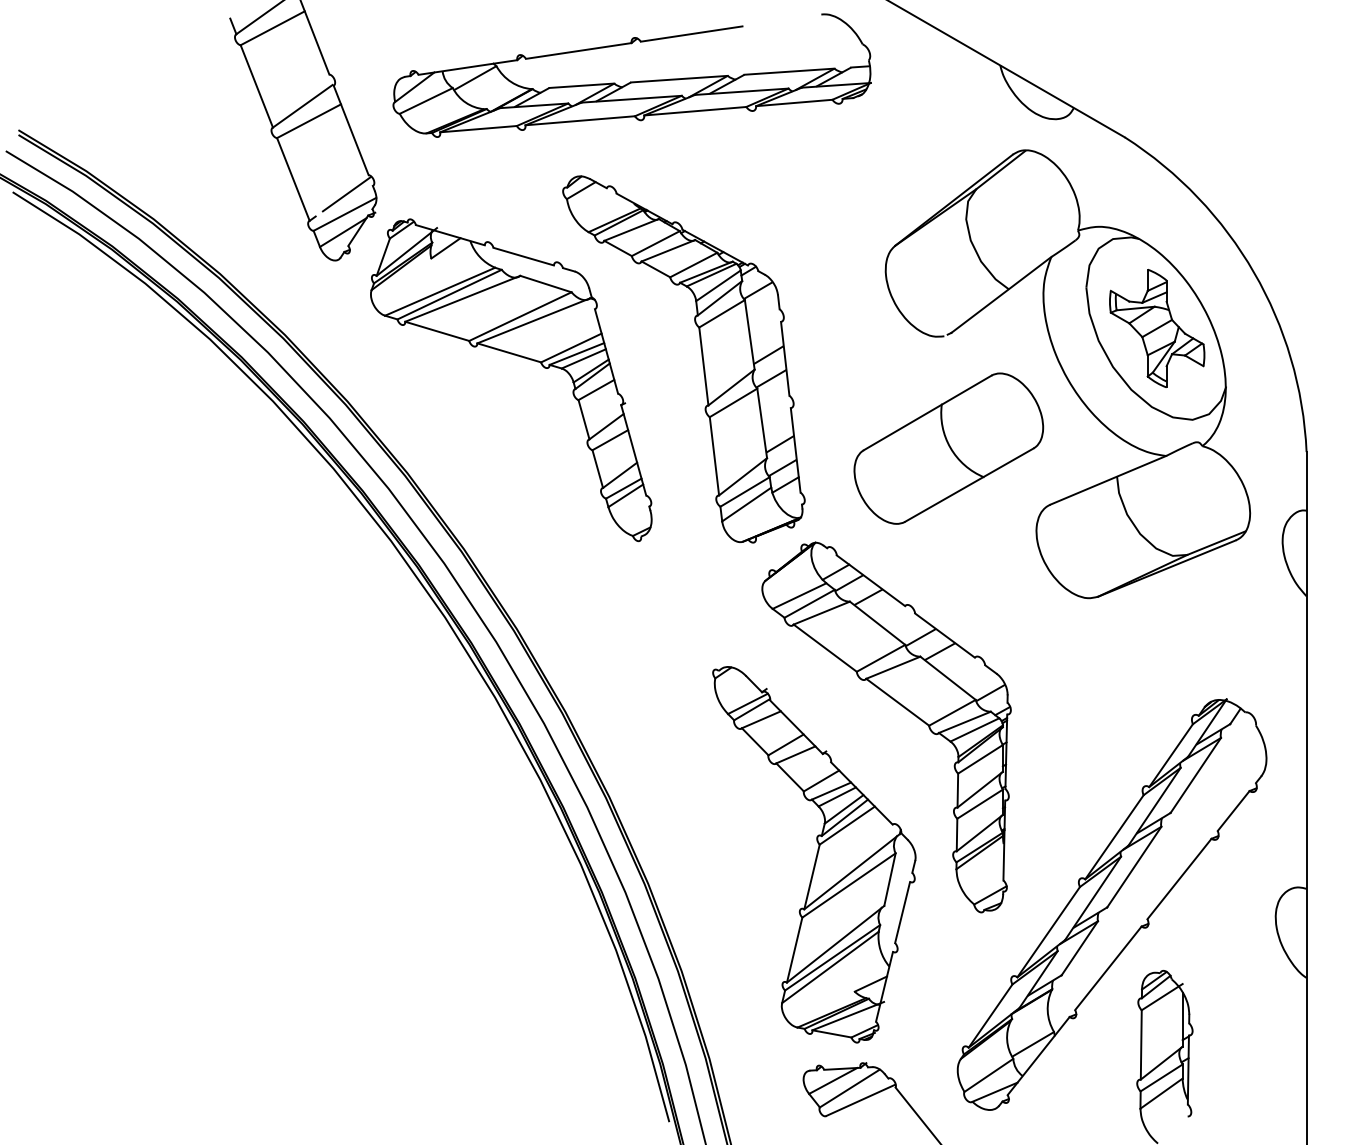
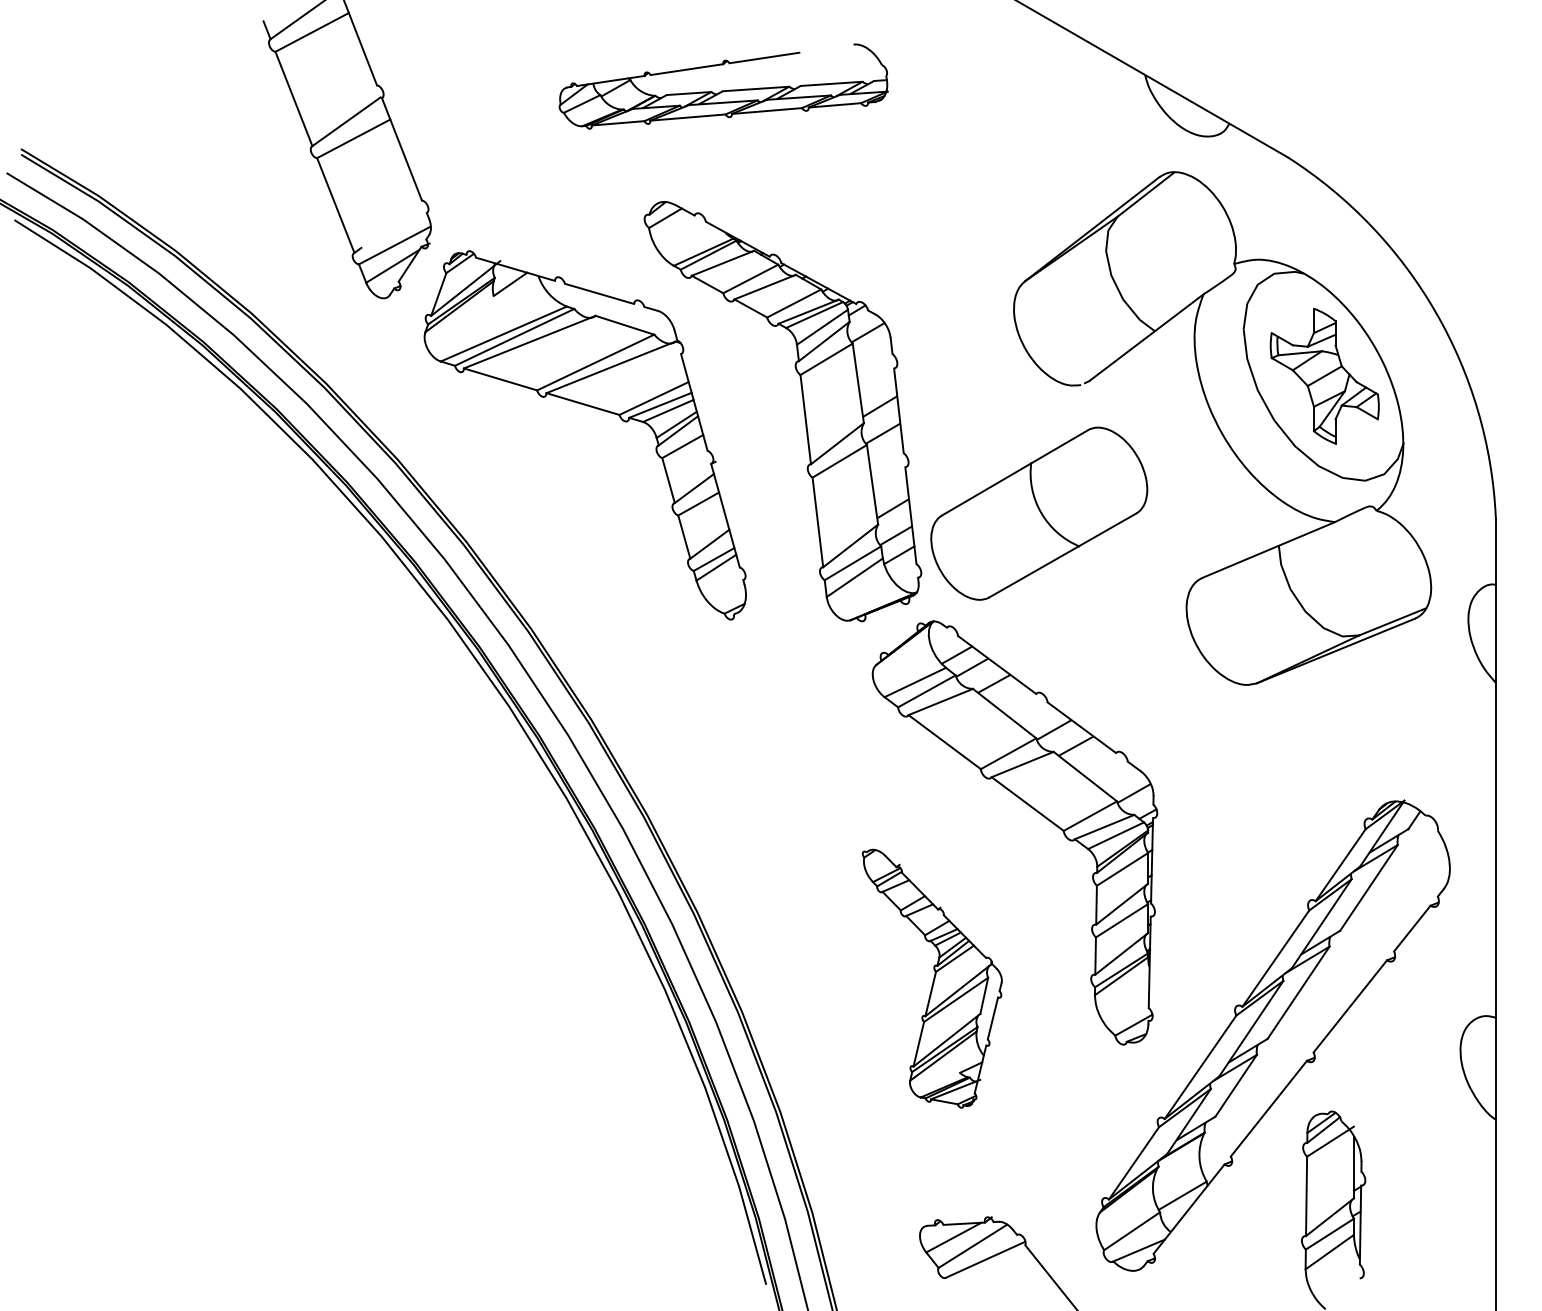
part: (631, 75) -> (722, 86), size x0.6
line: (346, 193) -> (396, 221), removed
part: (948, 448) -> (1038, 513), moved
part: (814, 854) -> (932, 978), size x0.6

